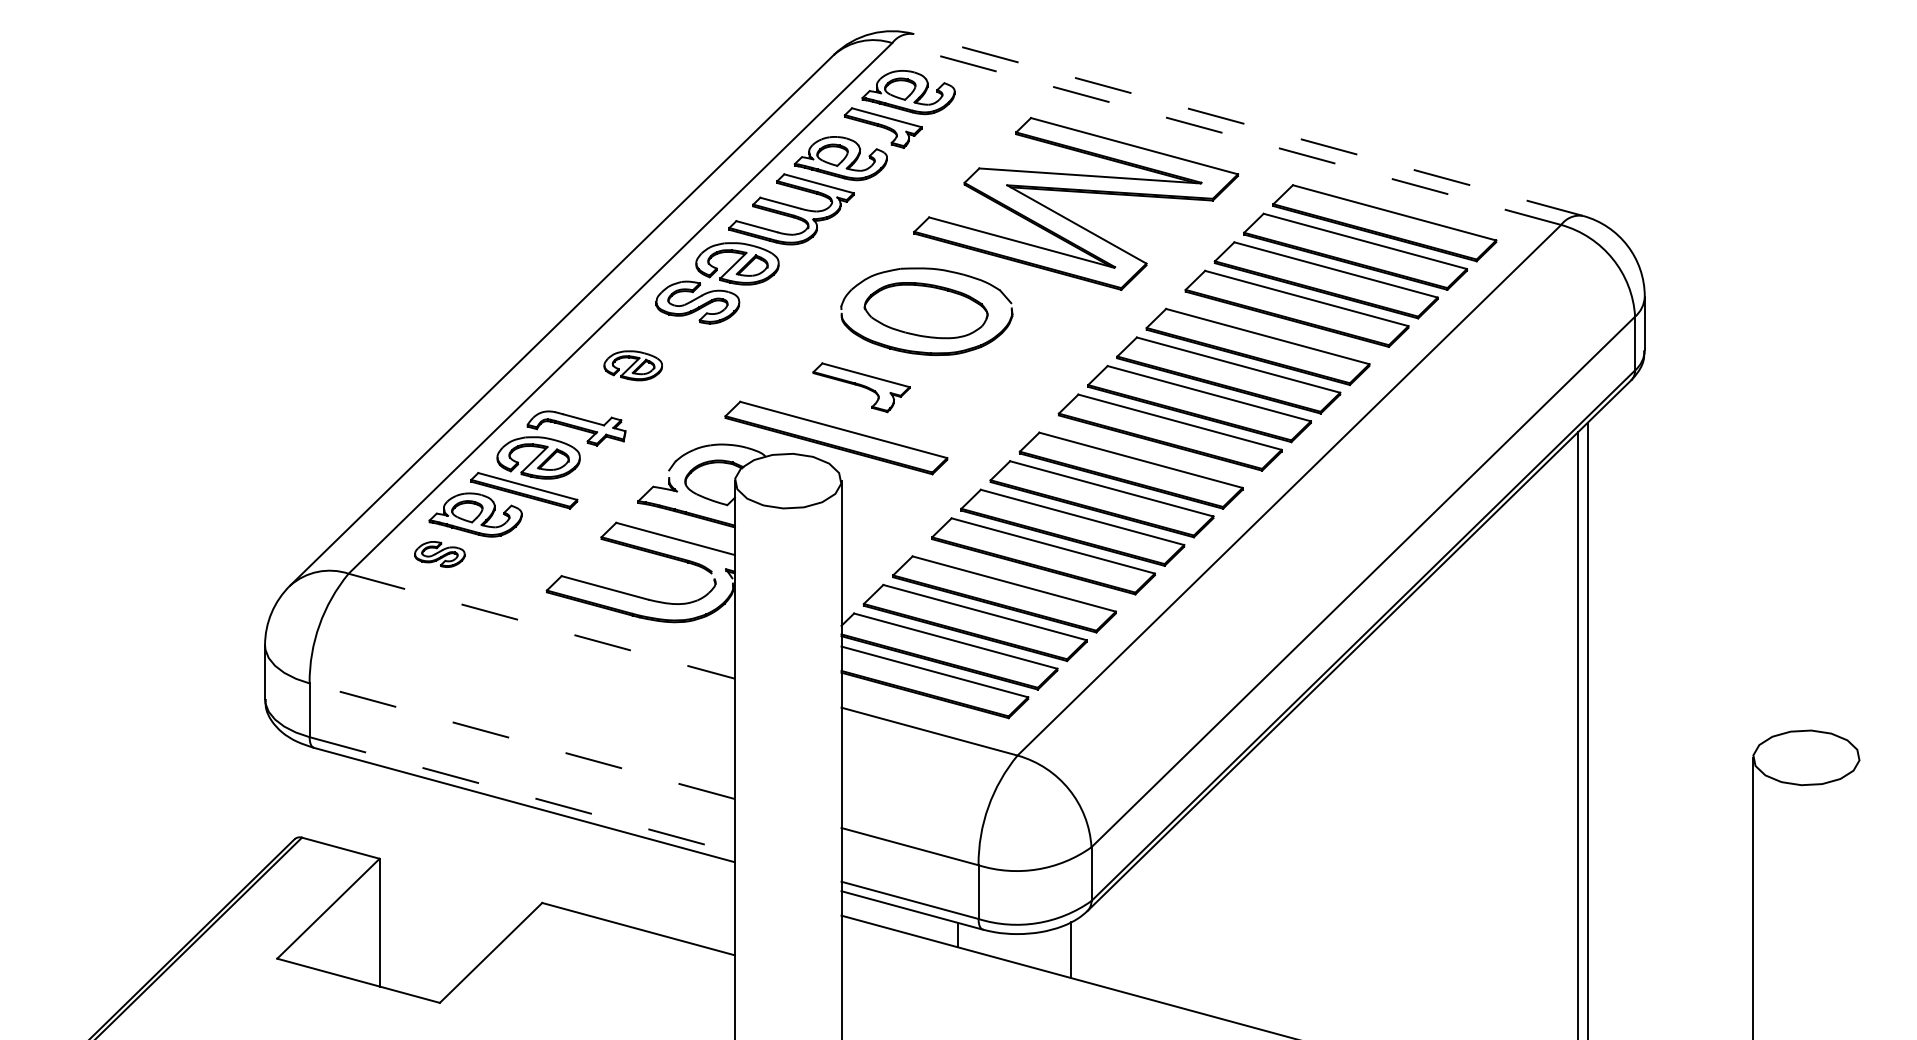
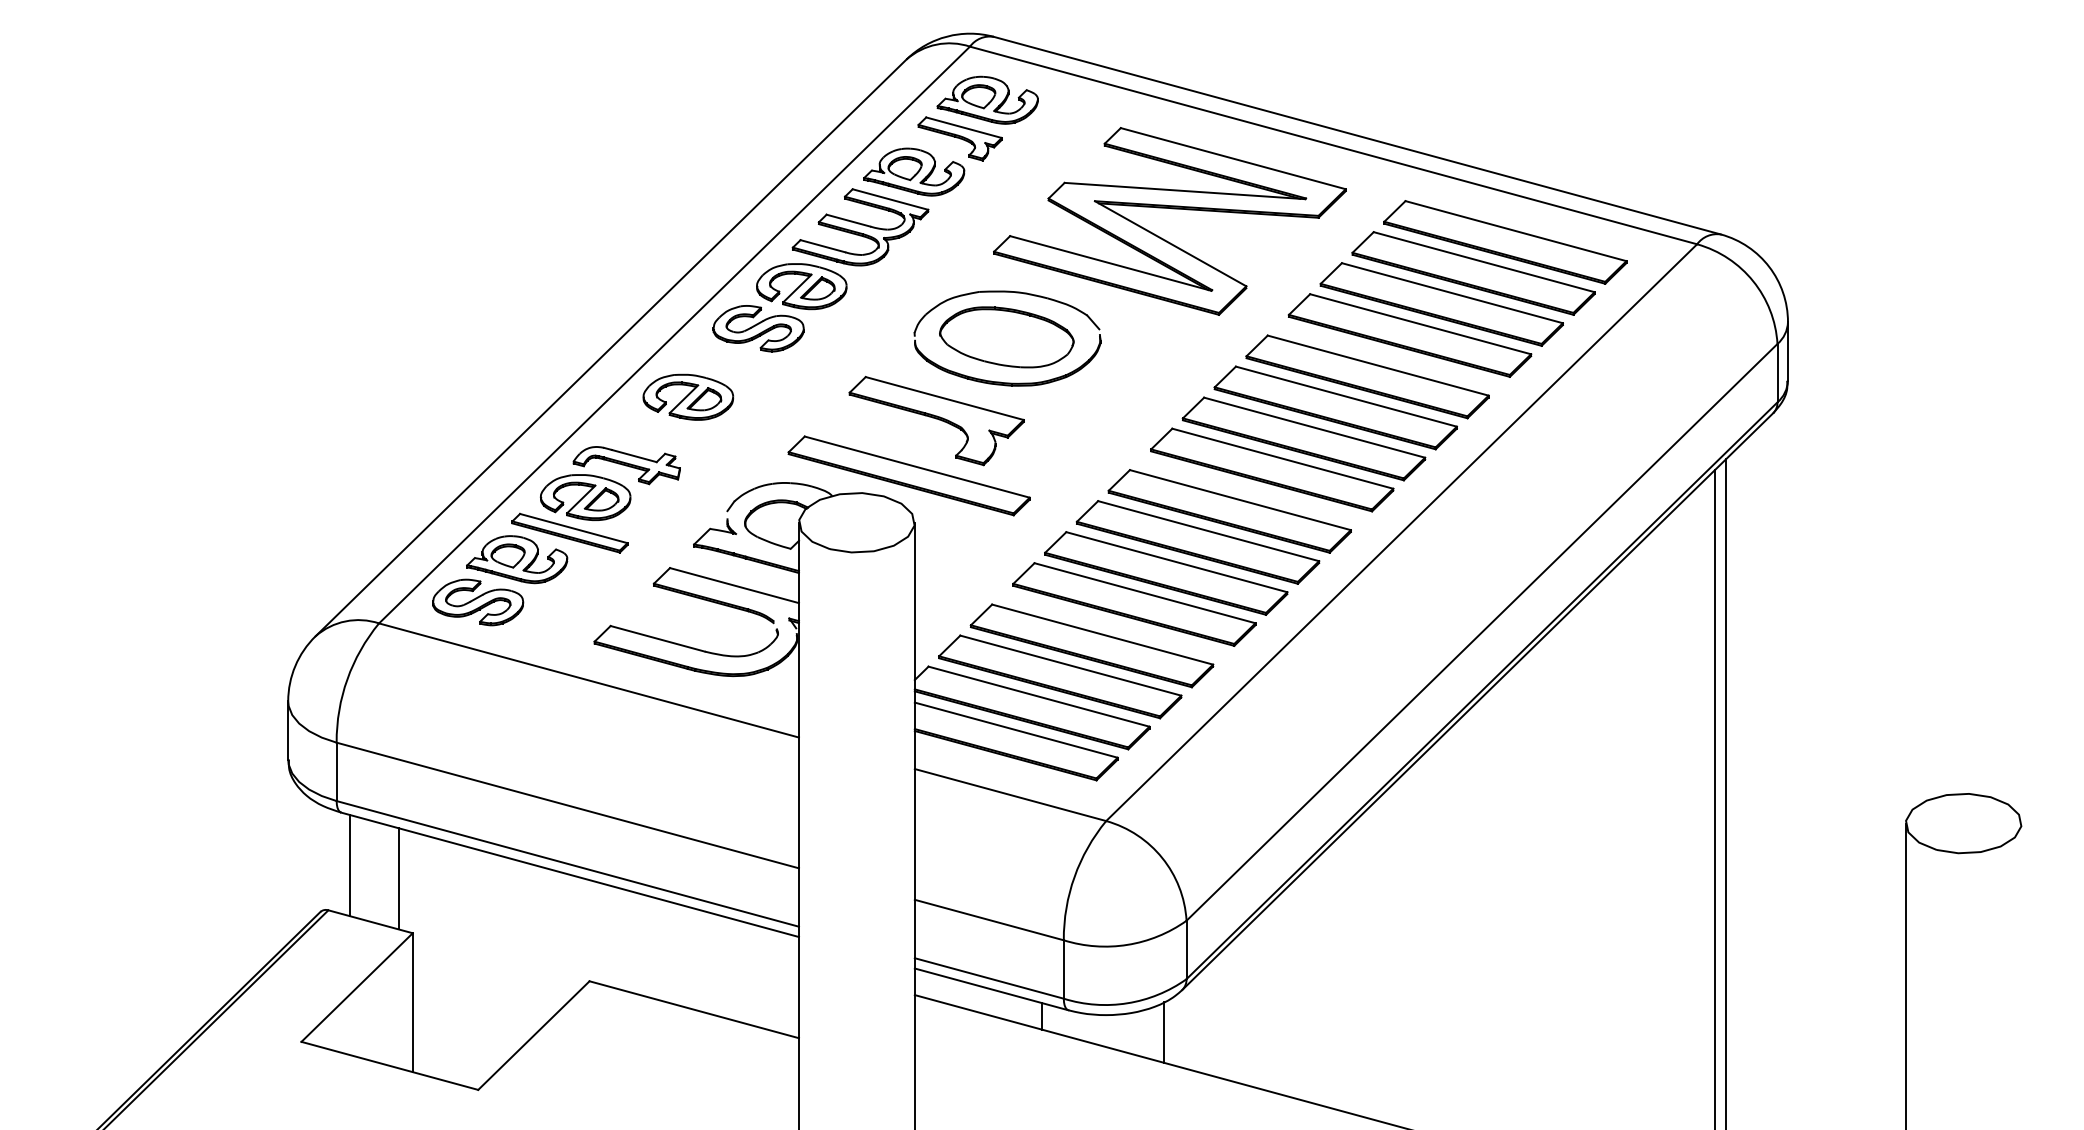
line: (1248, 125) -> (1357, 136), dashed -> solid
line: (1226, 134) -> (1333, 145), dashed -> solid
part: (633, 365) -> (688, 397), size x1.43
part: (861, 387) -> (936, 420), size x1.67
part: (439, 554) -> (477, 602), size x1.67
line: (542, 626) -> (589, 680), dashed -> solid
line: (521, 741) -> (566, 805), dashed -> solid
line: (522, 795) -> (568, 864), dashed -> solid
line: (322, 796) -> (350, 865), added
line: (366, 808) -> (398, 878), added

